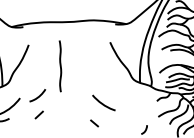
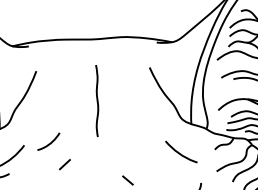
curve: (60, 66) -> (97, 101), moved
curve: (102, 102) -> (179, 151), moved
line: (38, 114) -> (63, 163), moved

